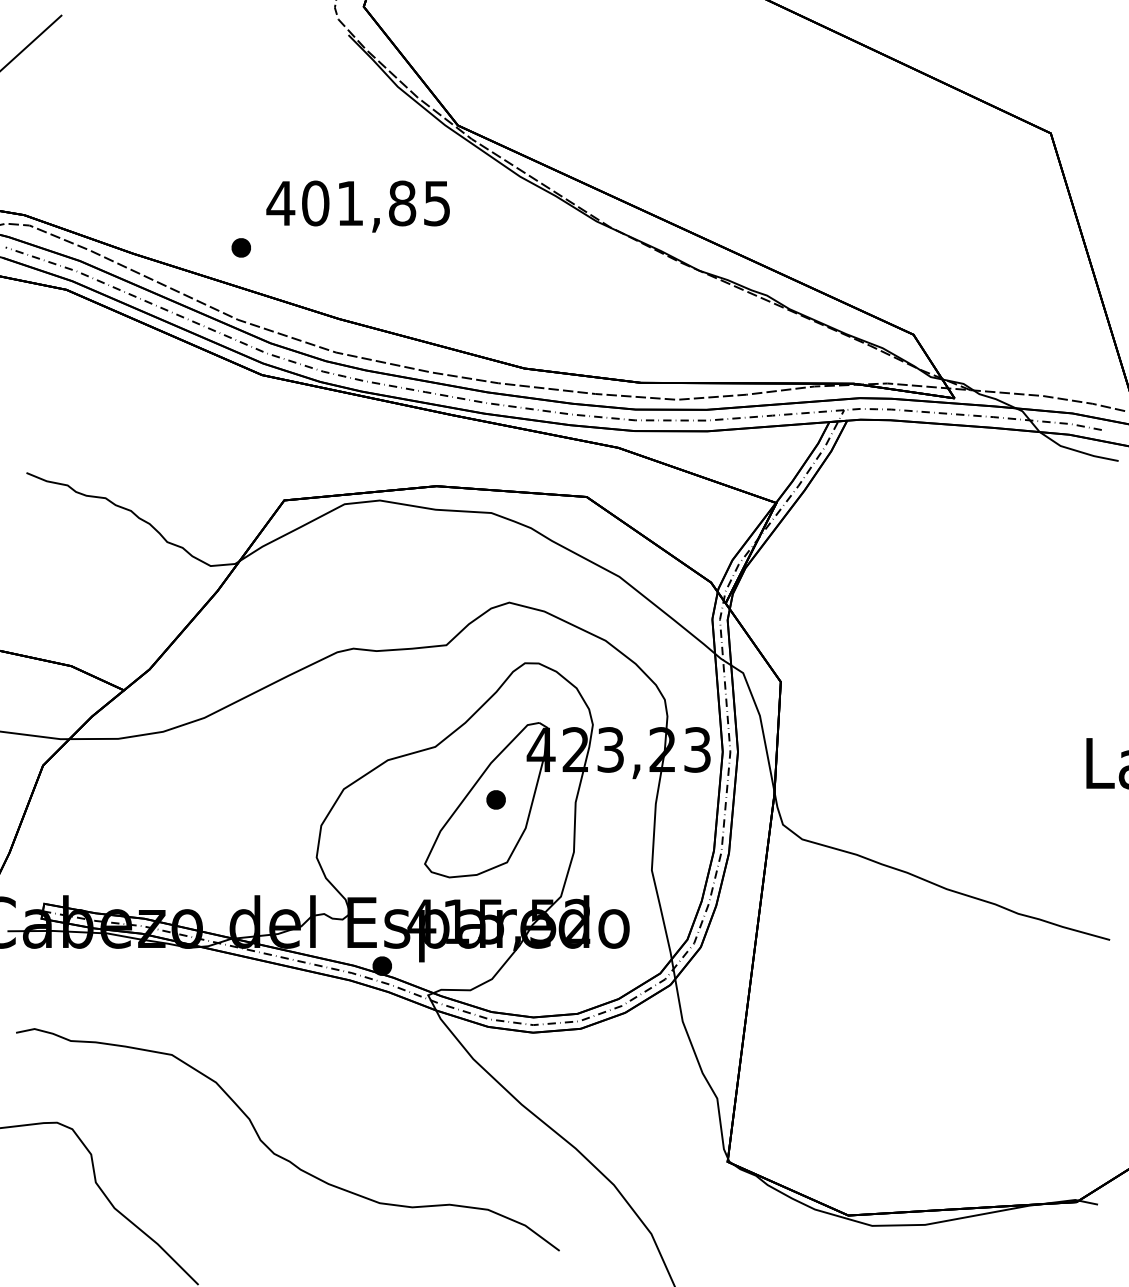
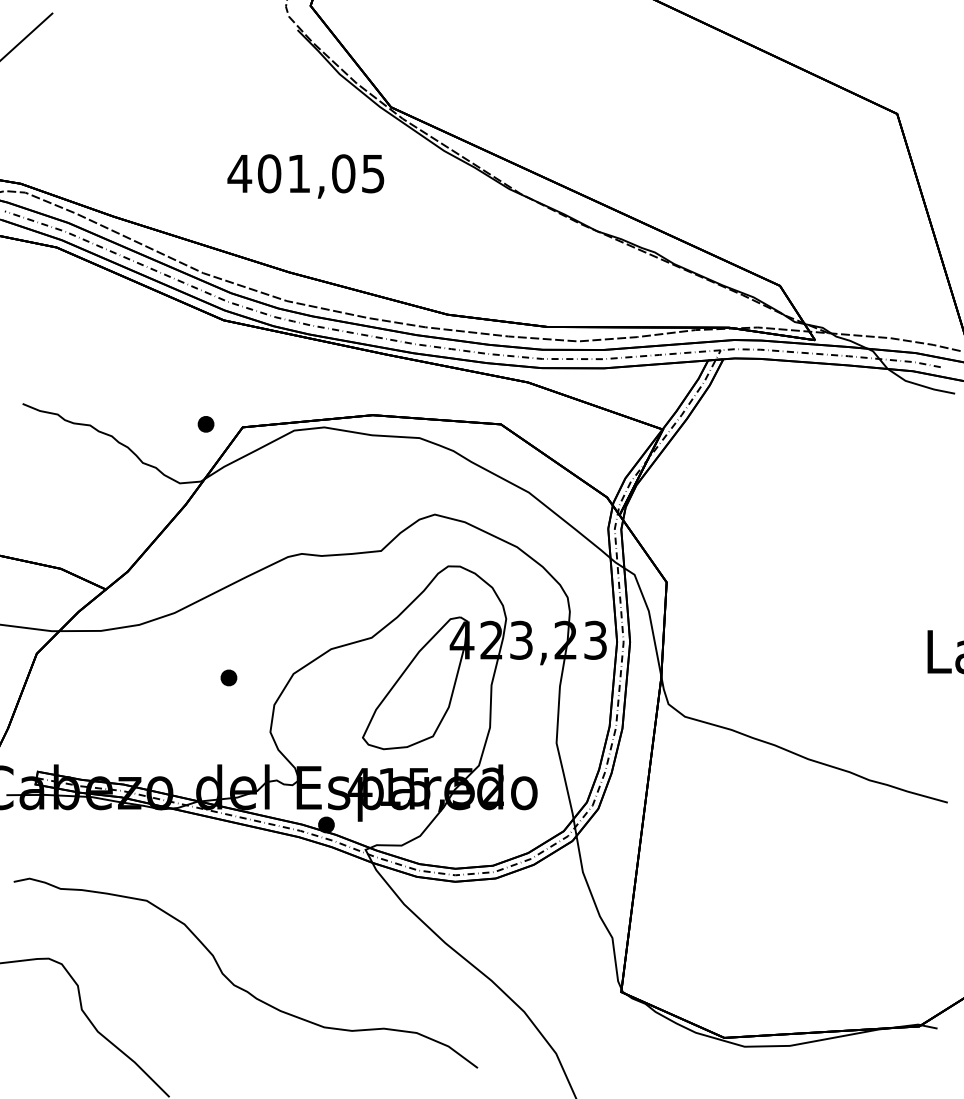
text: (402, 203) -> (343, 173), 401,85 -> 401,05
part: (240, 247) -> (205, 423), moved
part: (495, 799) -> (228, 677), moved

